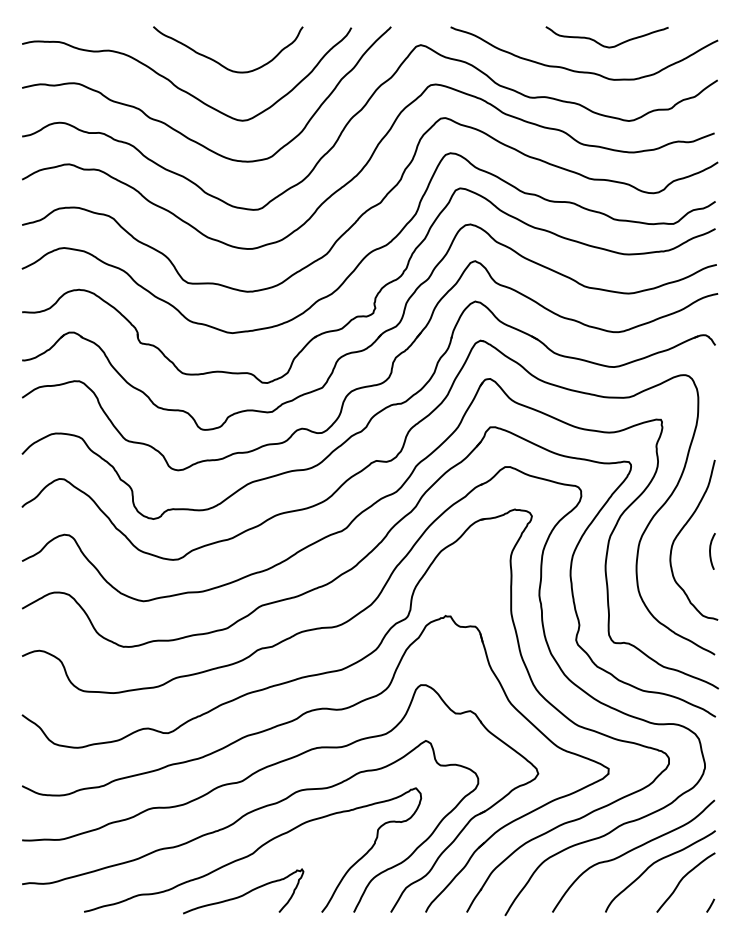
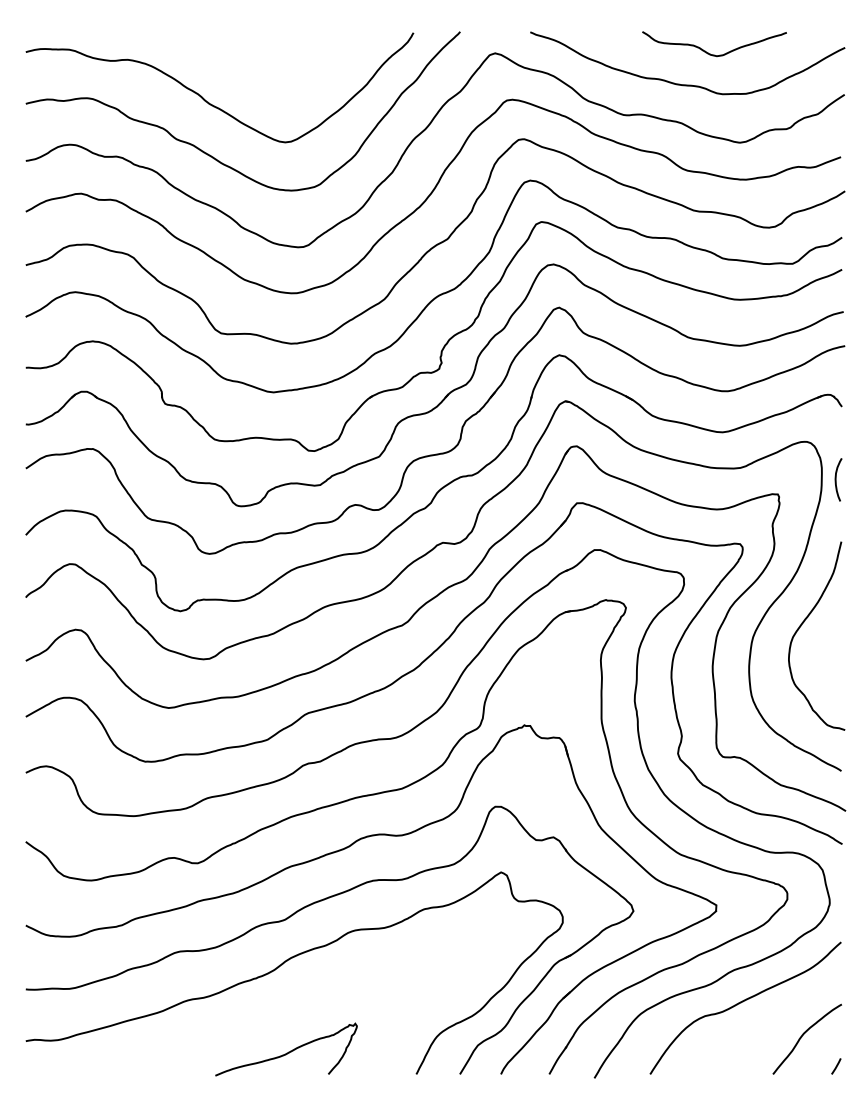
curve: (219, 62) -> (258, 73), removed
curve: (710, 551) -> (836, 479), moved
curve: (254, 850) -> (299, 1001), removed
curve: (655, 863) -> (771, 1016), removed

